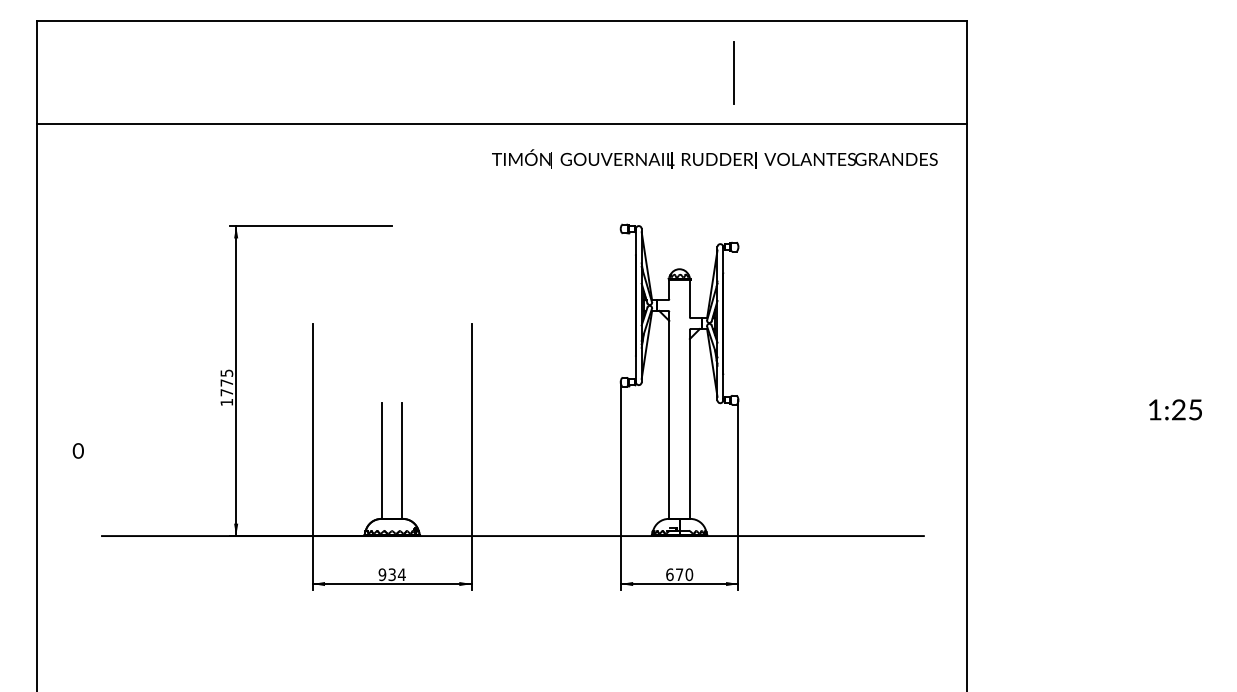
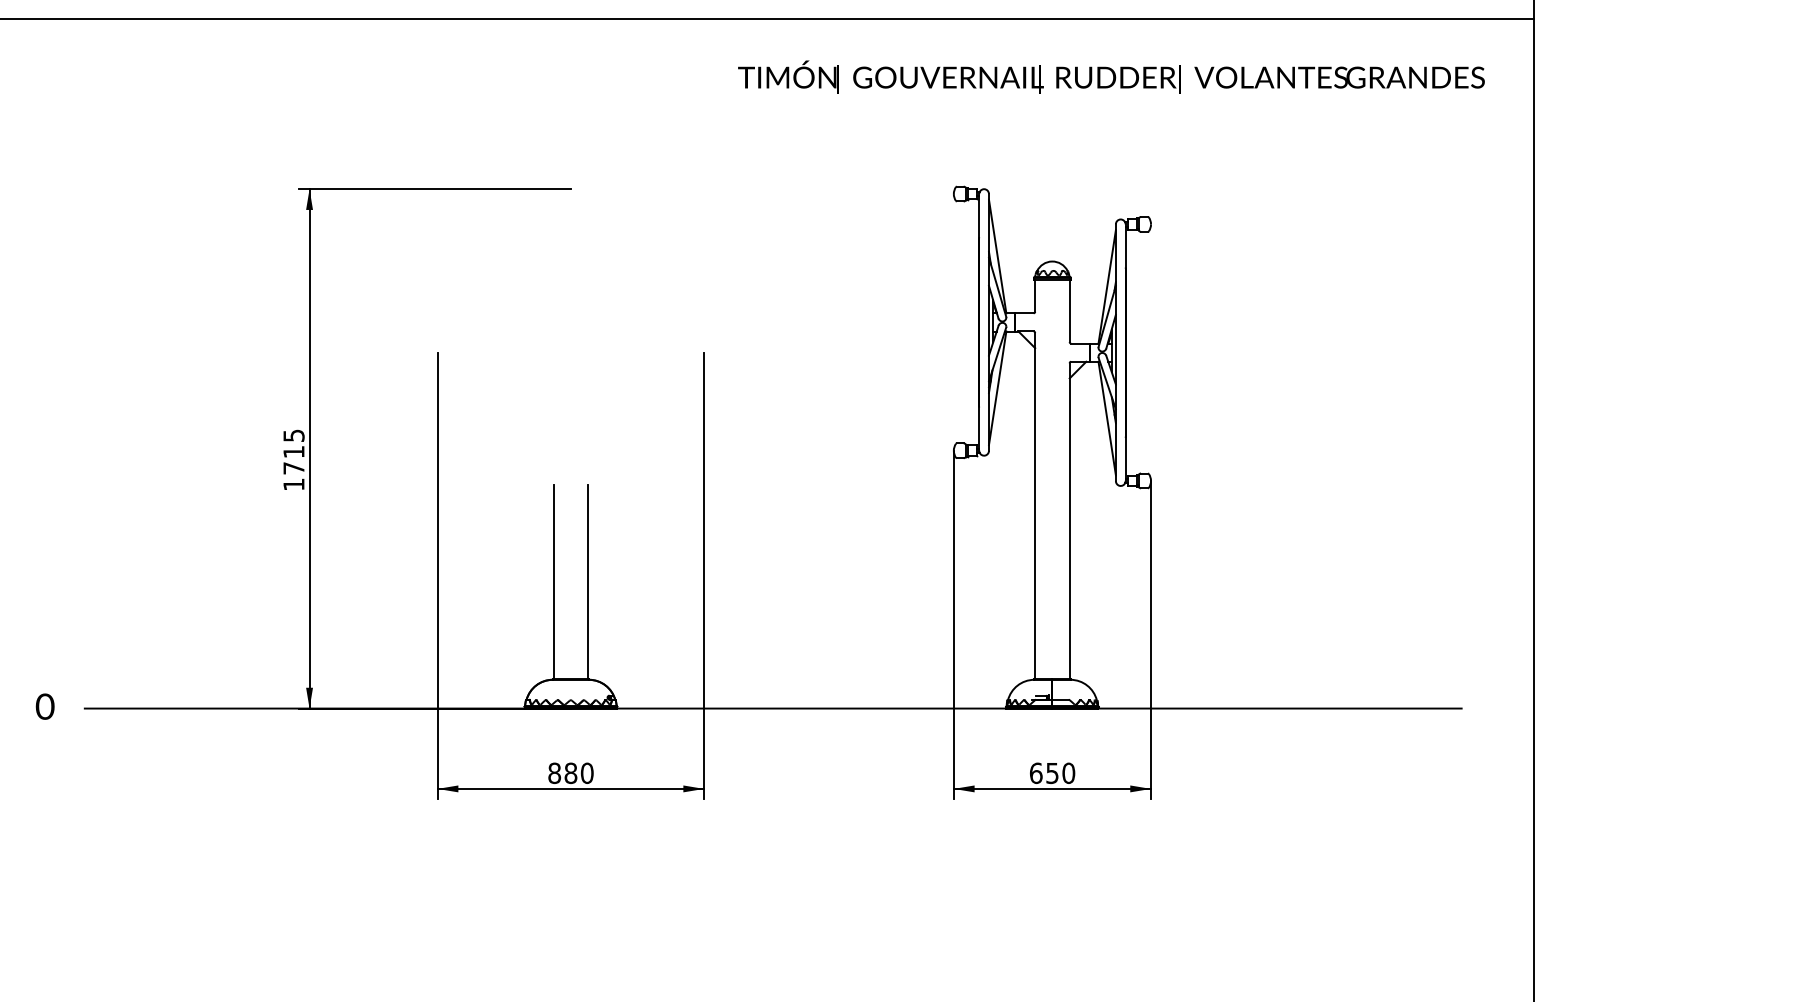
text: (226, 382) -> (293, 451), 1775 -> 1715
text: (77, 450) -> (43, 705), moved
text: (391, 574) -> (569, 772), 934 -> 880
text: (679, 574) -> (1052, 772), 670 -> 650

